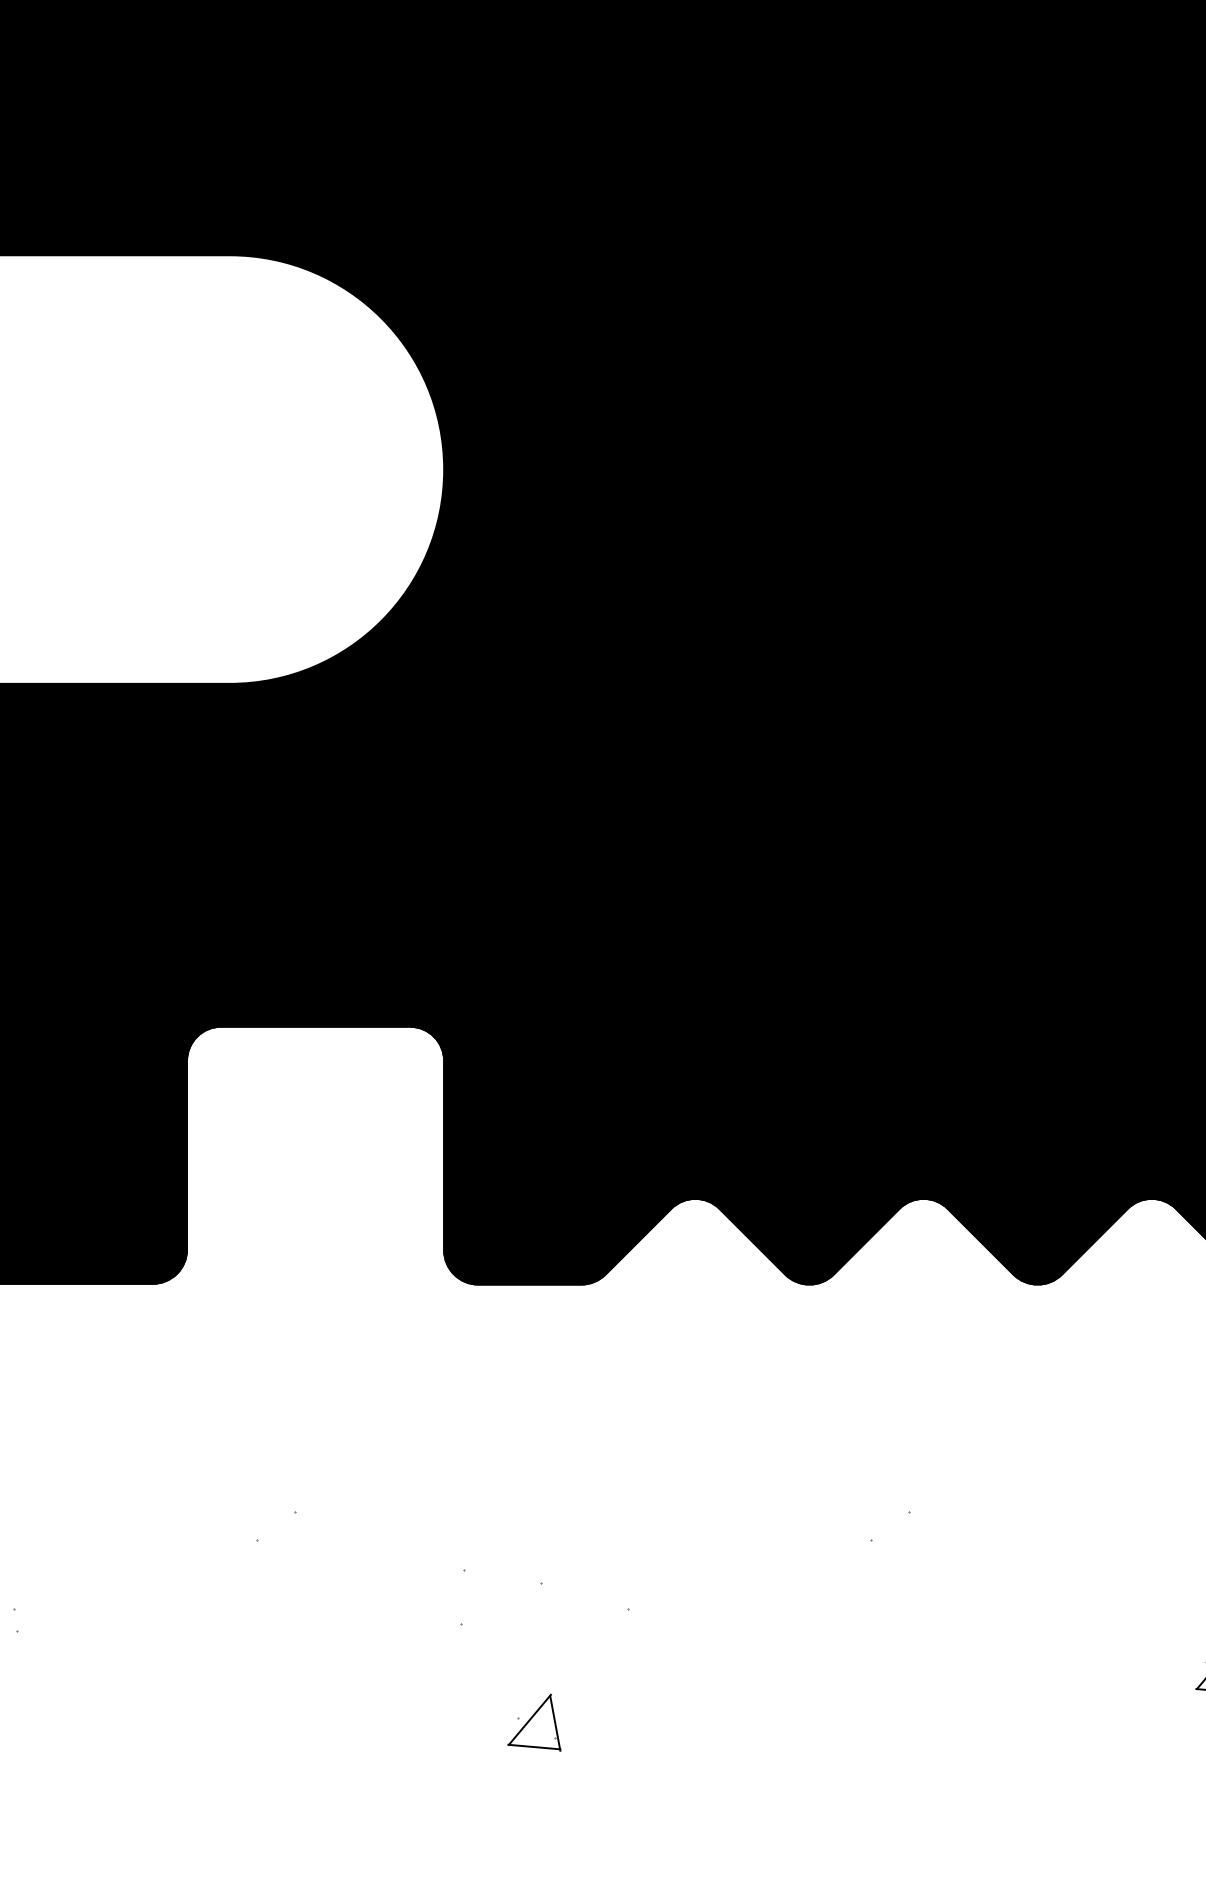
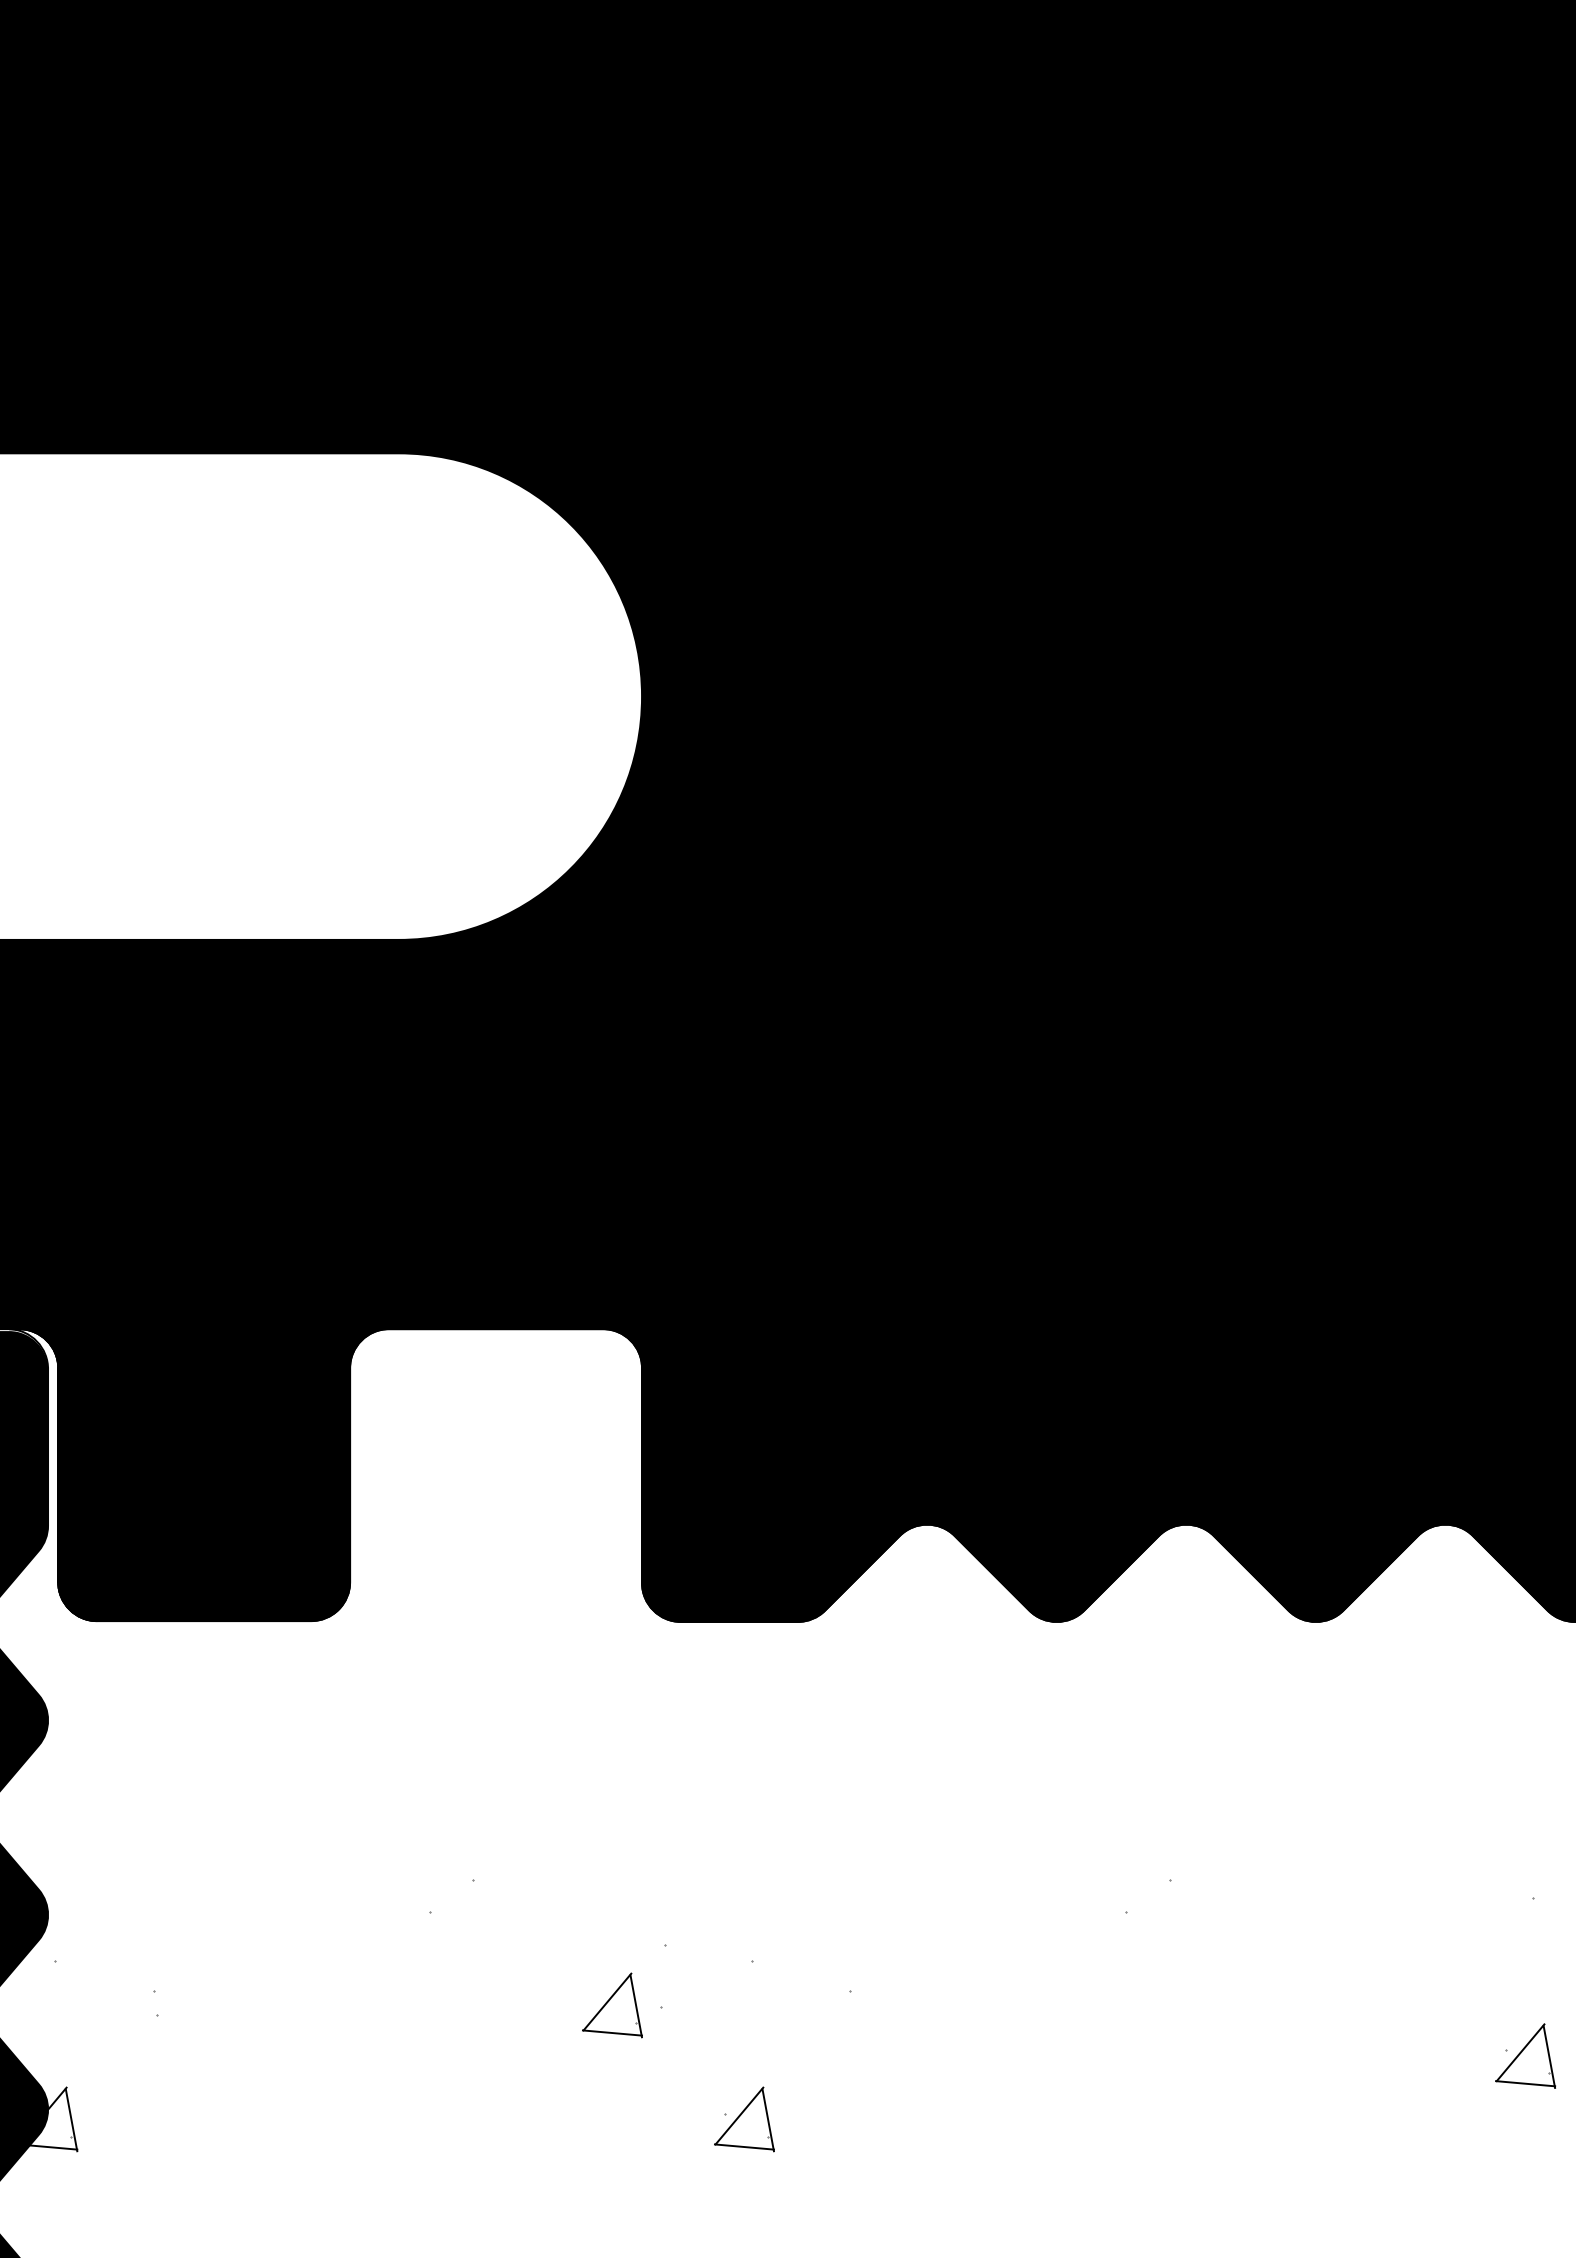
part: (418, 1622) -> (612, 2005), added

